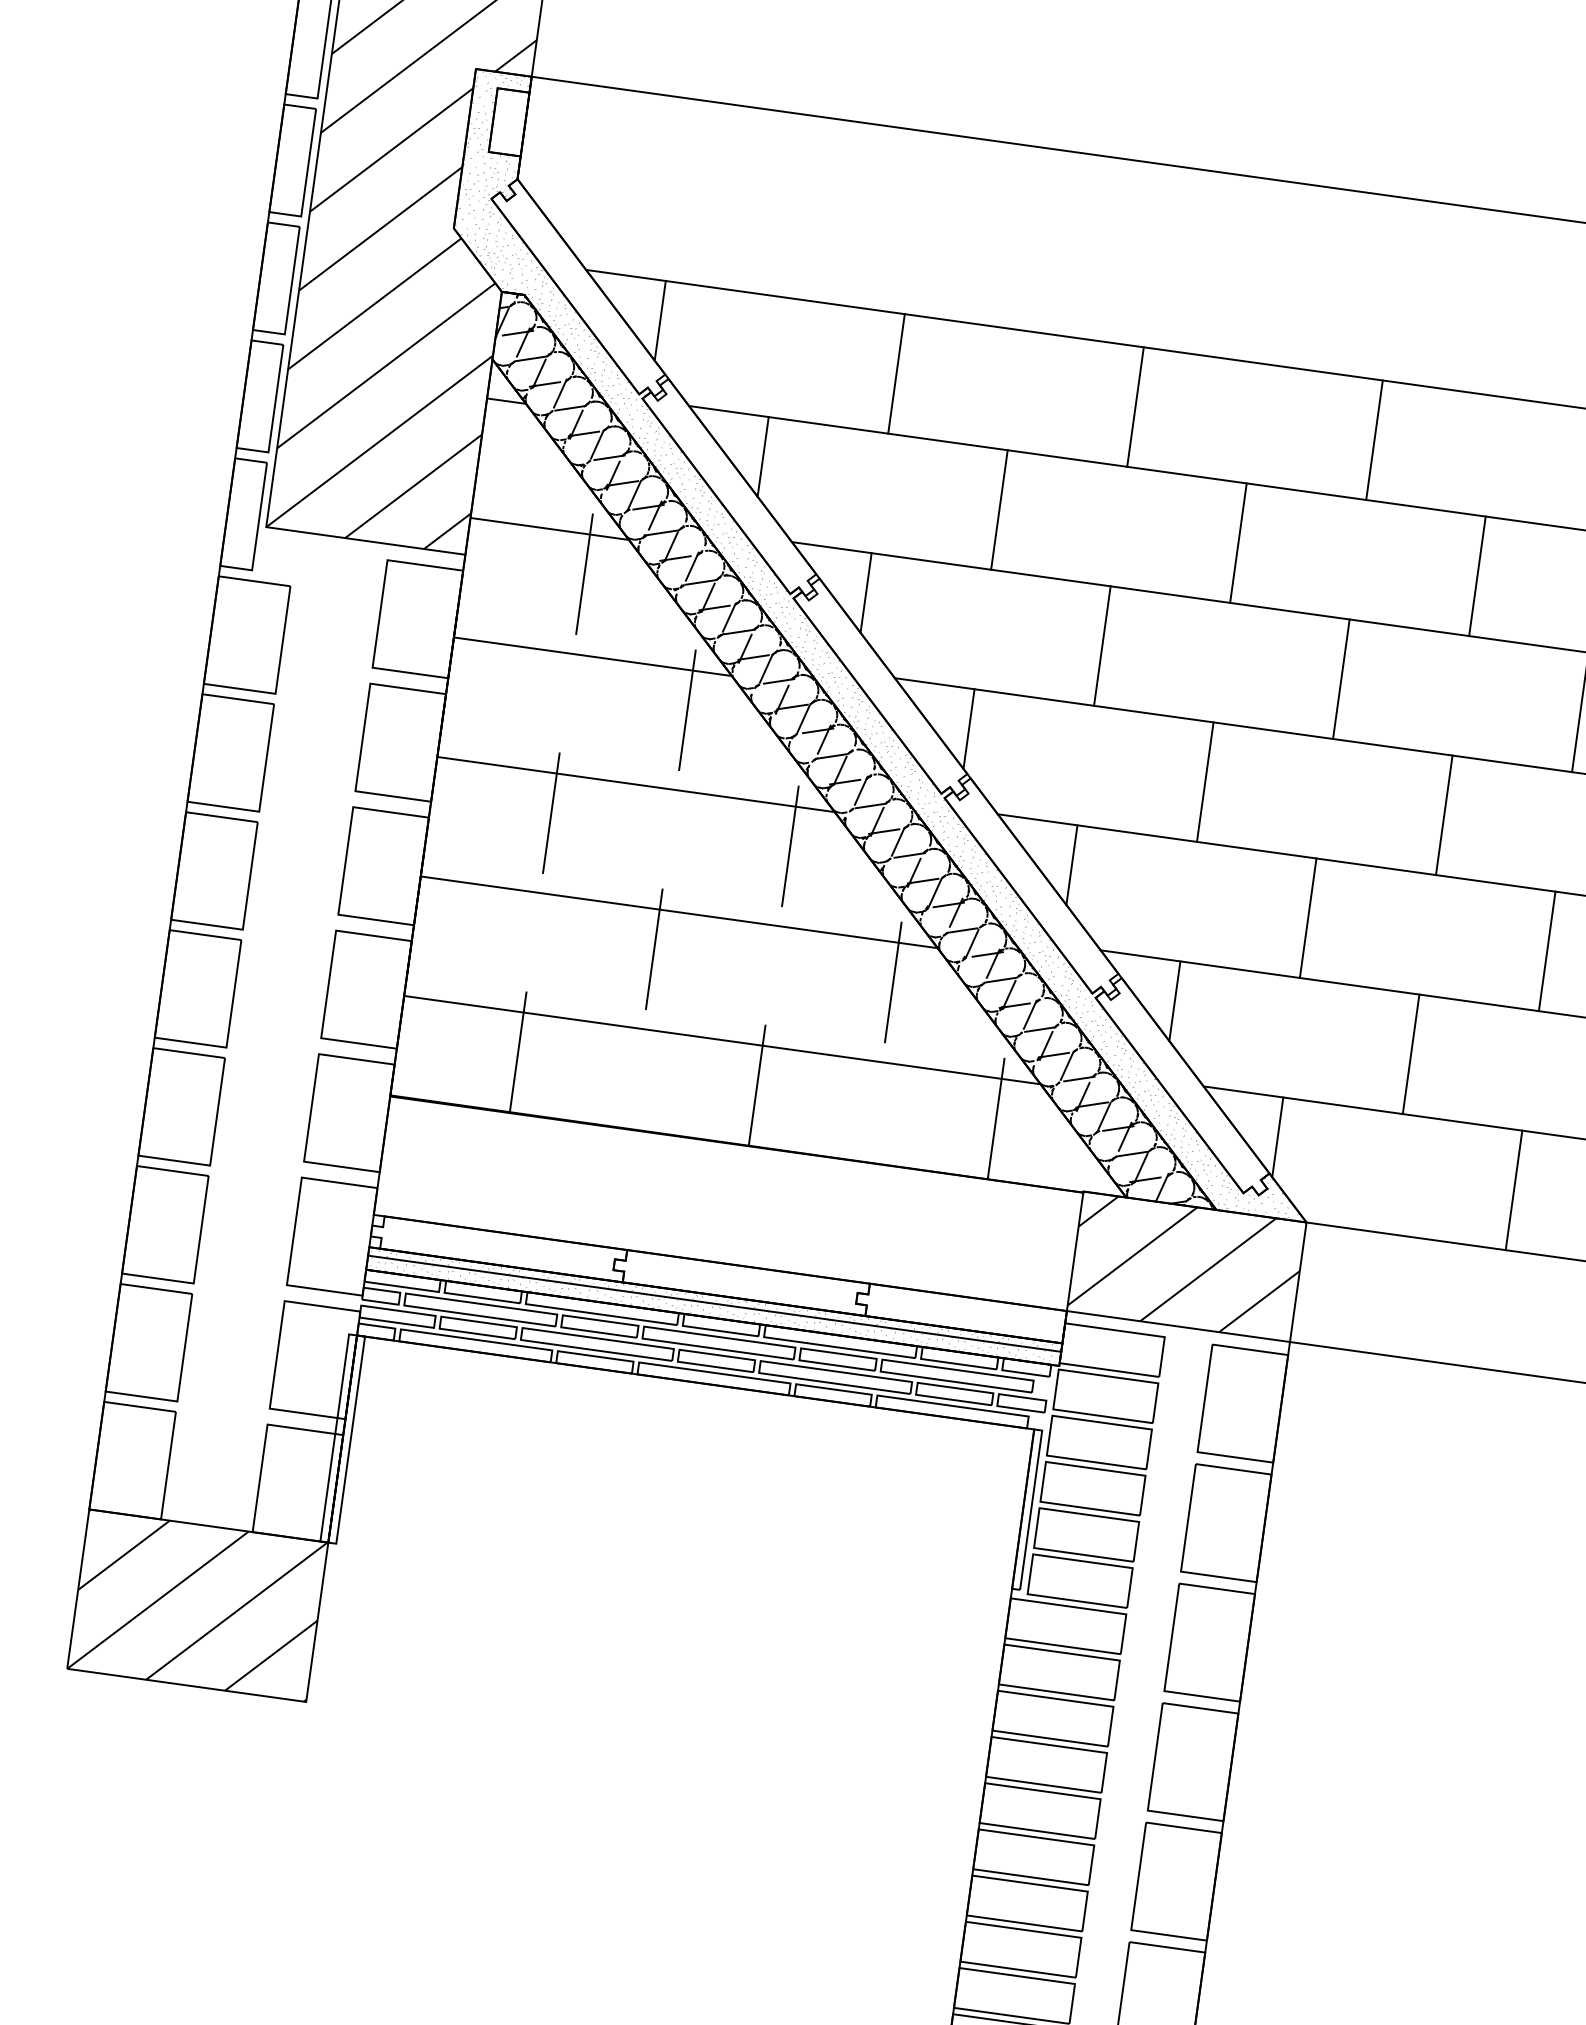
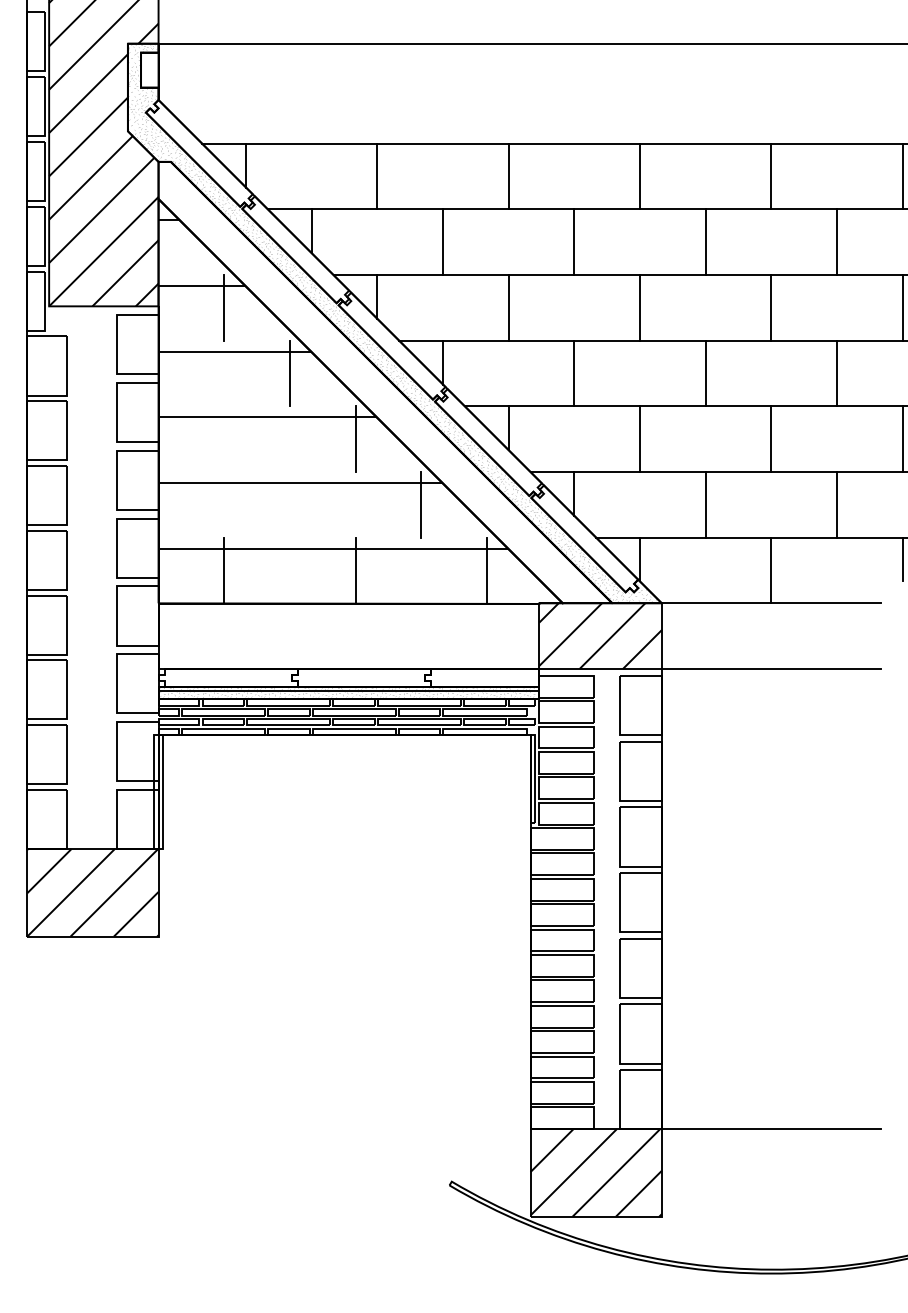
hatch: (857, 750) -> (384, 382), removed
line: (551, 813) -> (224, 439), removed
line: (653, 948) -> (289, 504), removed

